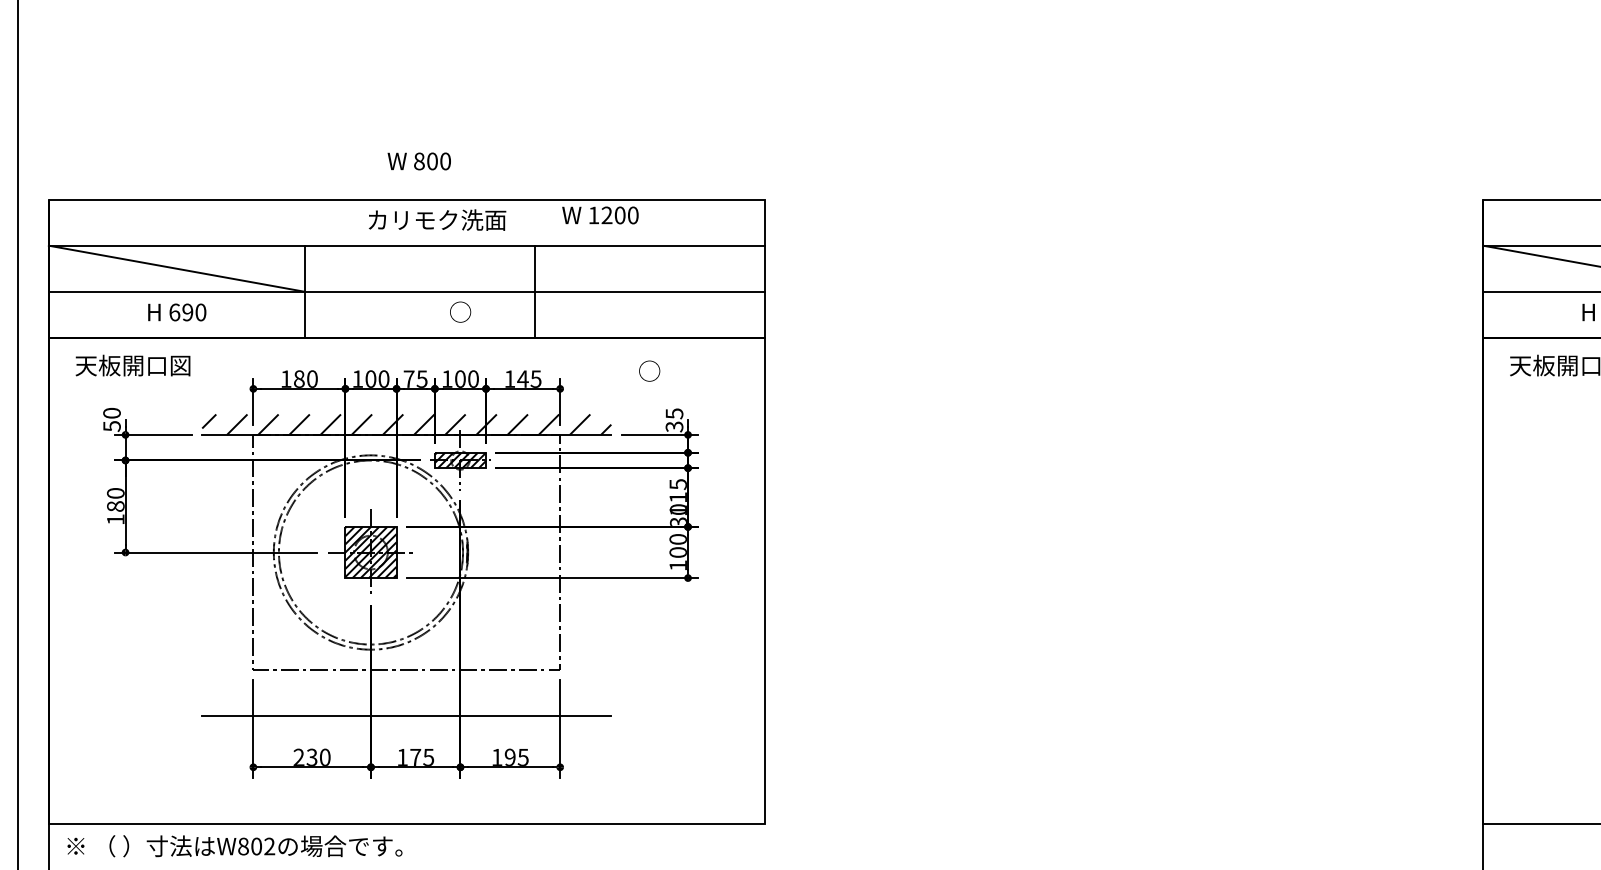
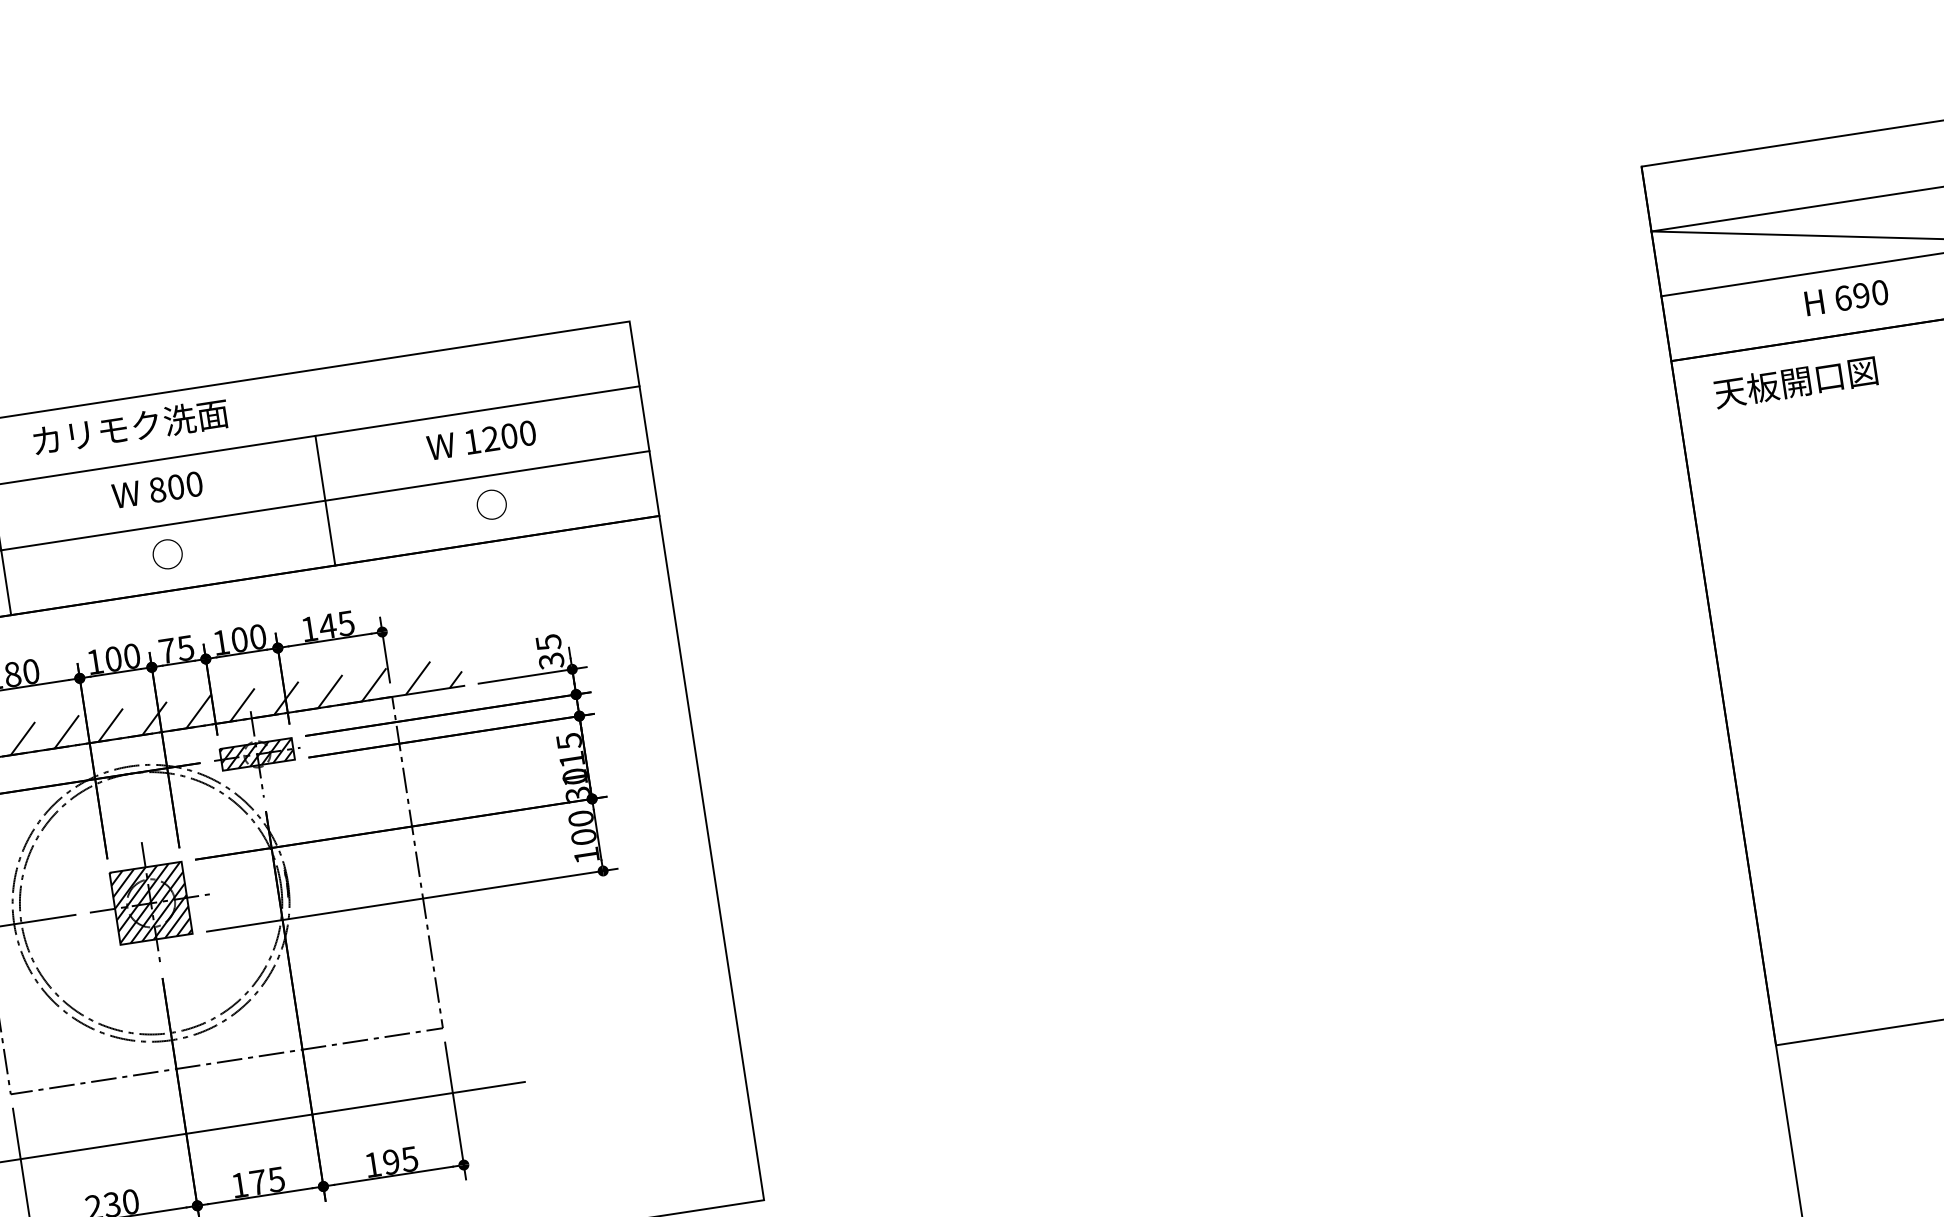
text: (418, 161) -> (156, 490), moved
text: (600, 215) -> (481, 440), moved
text: (437, 219) -> (130, 426), moved
text: (460, 311) -> (167, 553), moved
text: (649, 370) -> (491, 503), moved

